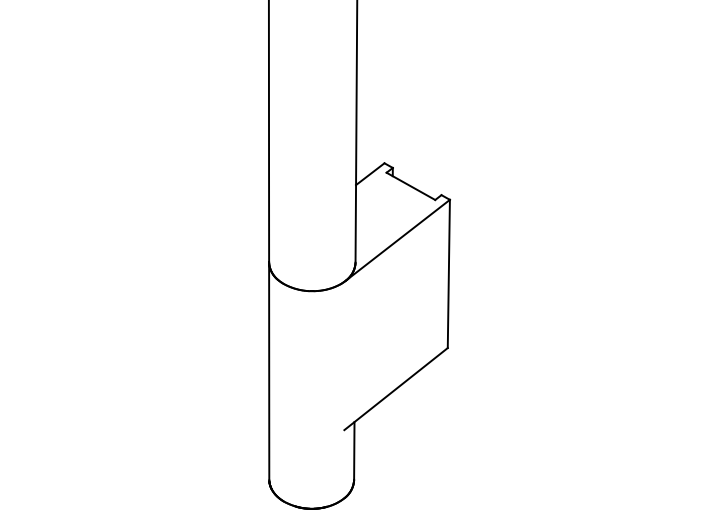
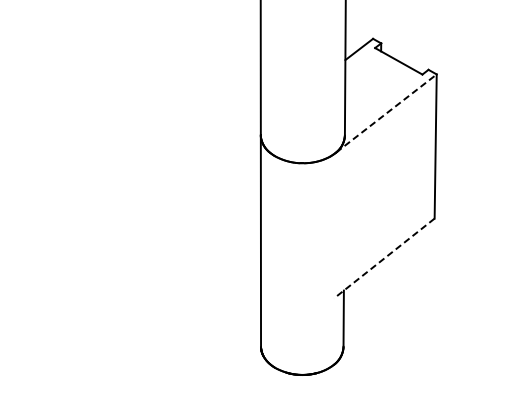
line: (398, 239) -> (386, 112), solid -> dashed
line: (395, 389) -> (383, 258), solid -> dashed

